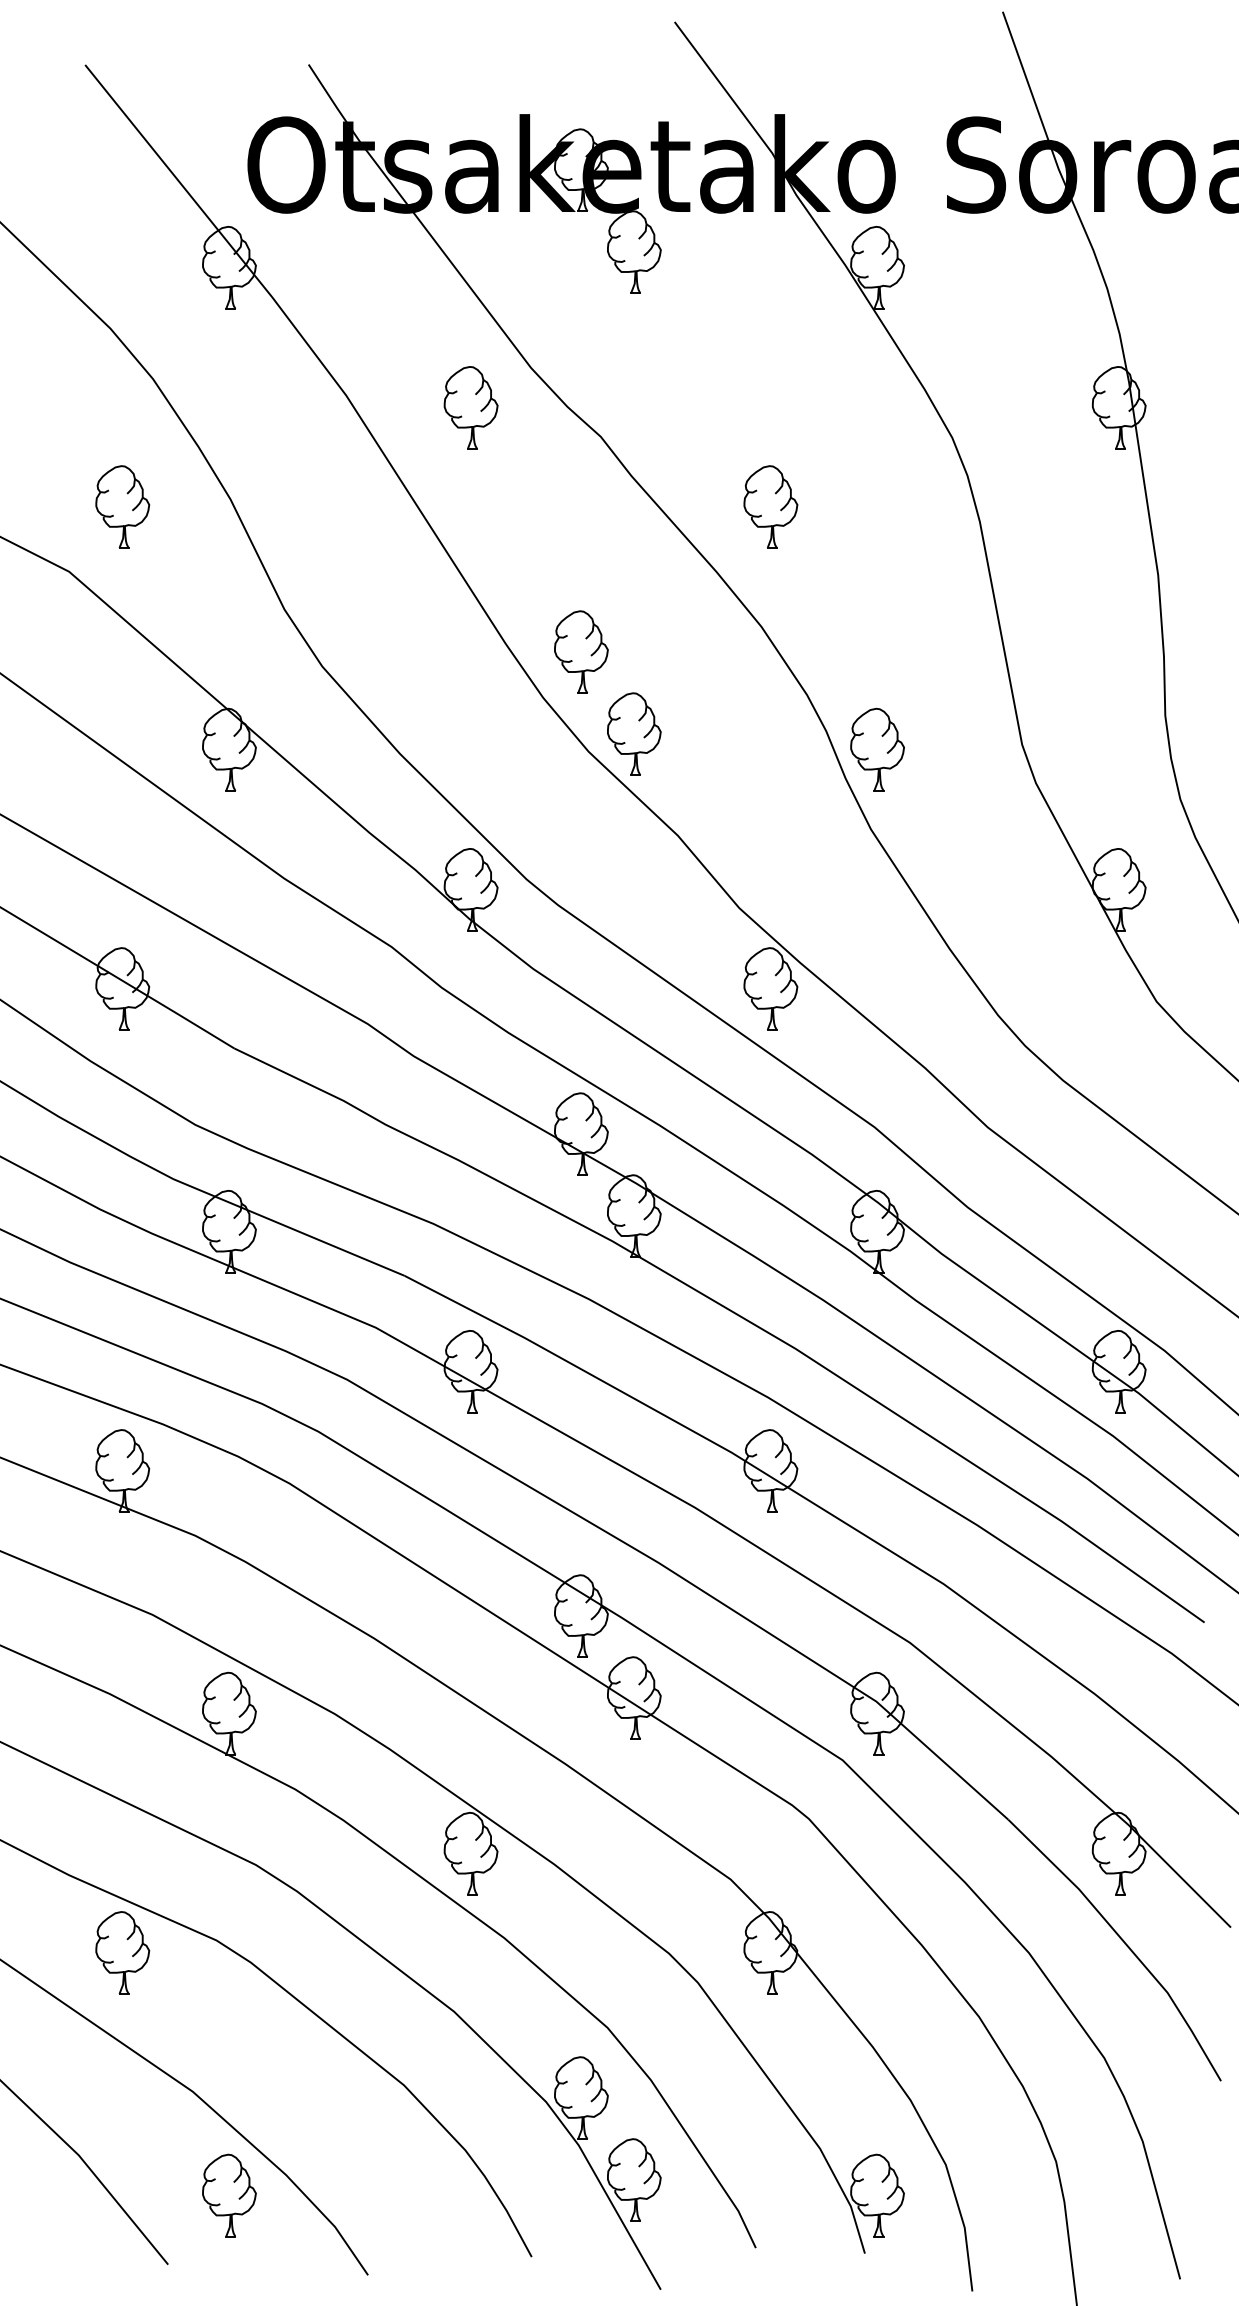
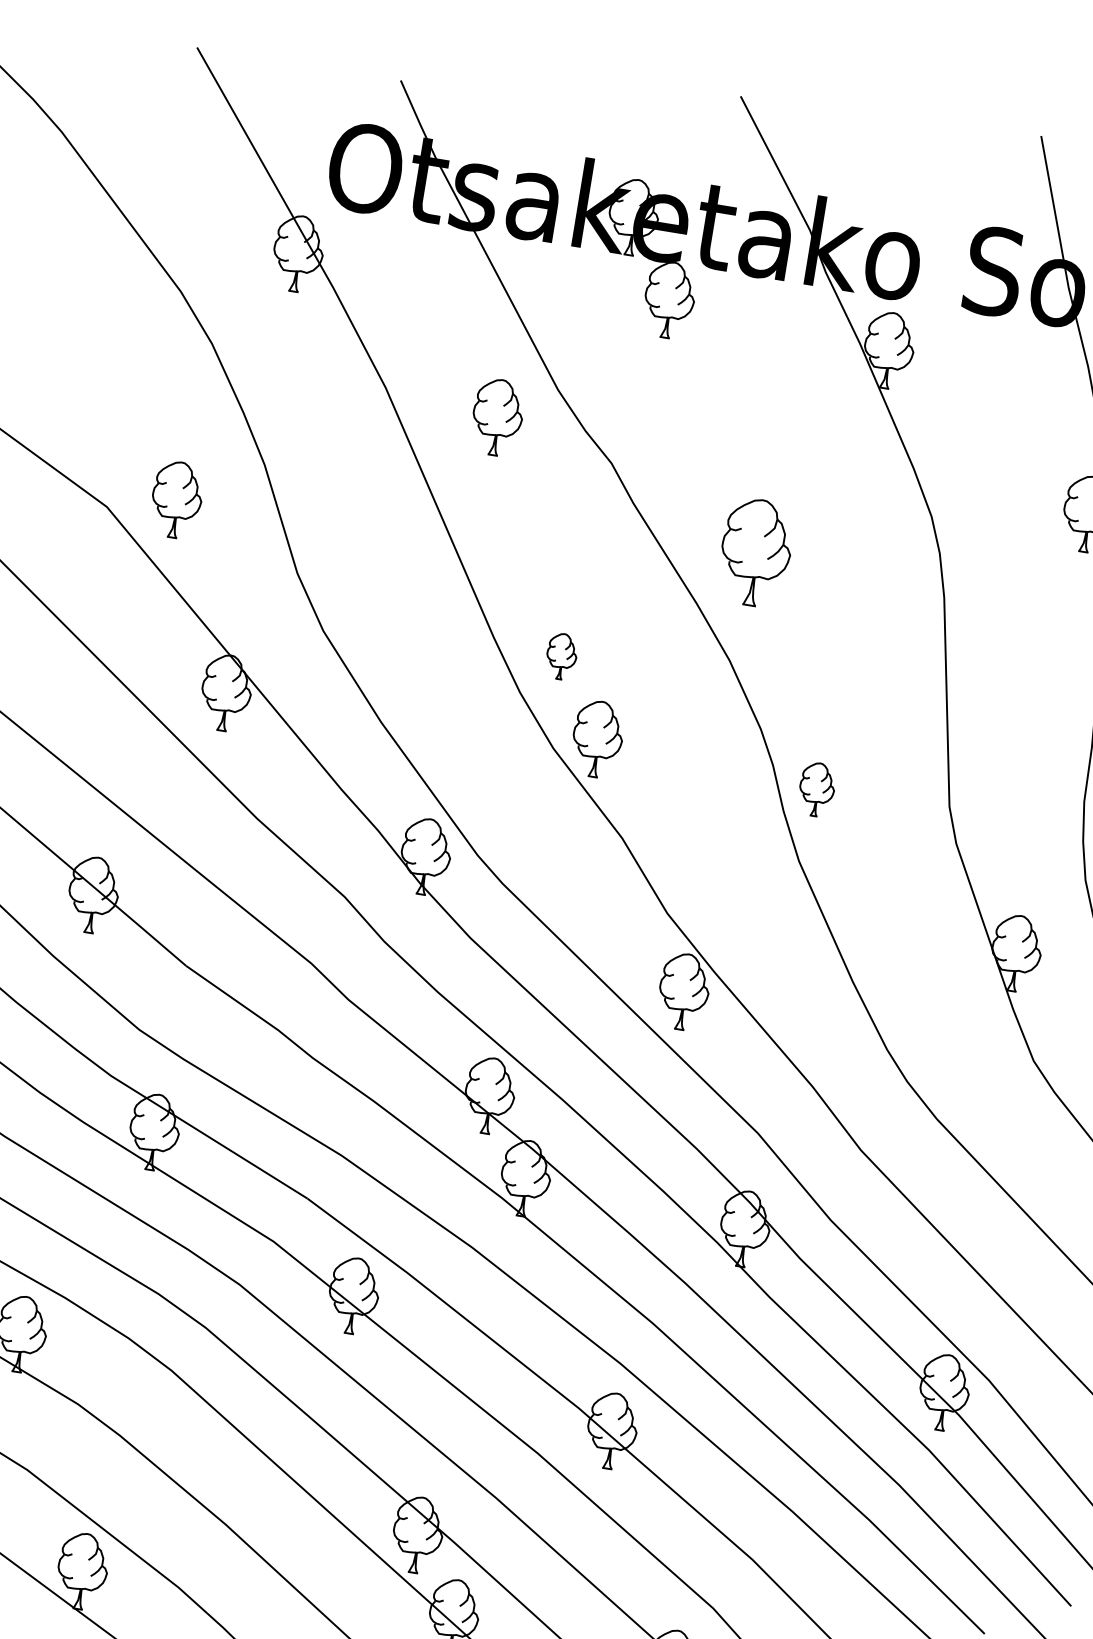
part: (122, 506) -> (176, 499), moved
part: (770, 506) -> (755, 552), size x1.4
part: (581, 651) -> (561, 656), size x0.6
part: (877, 749) -> (816, 789), size x0.7

